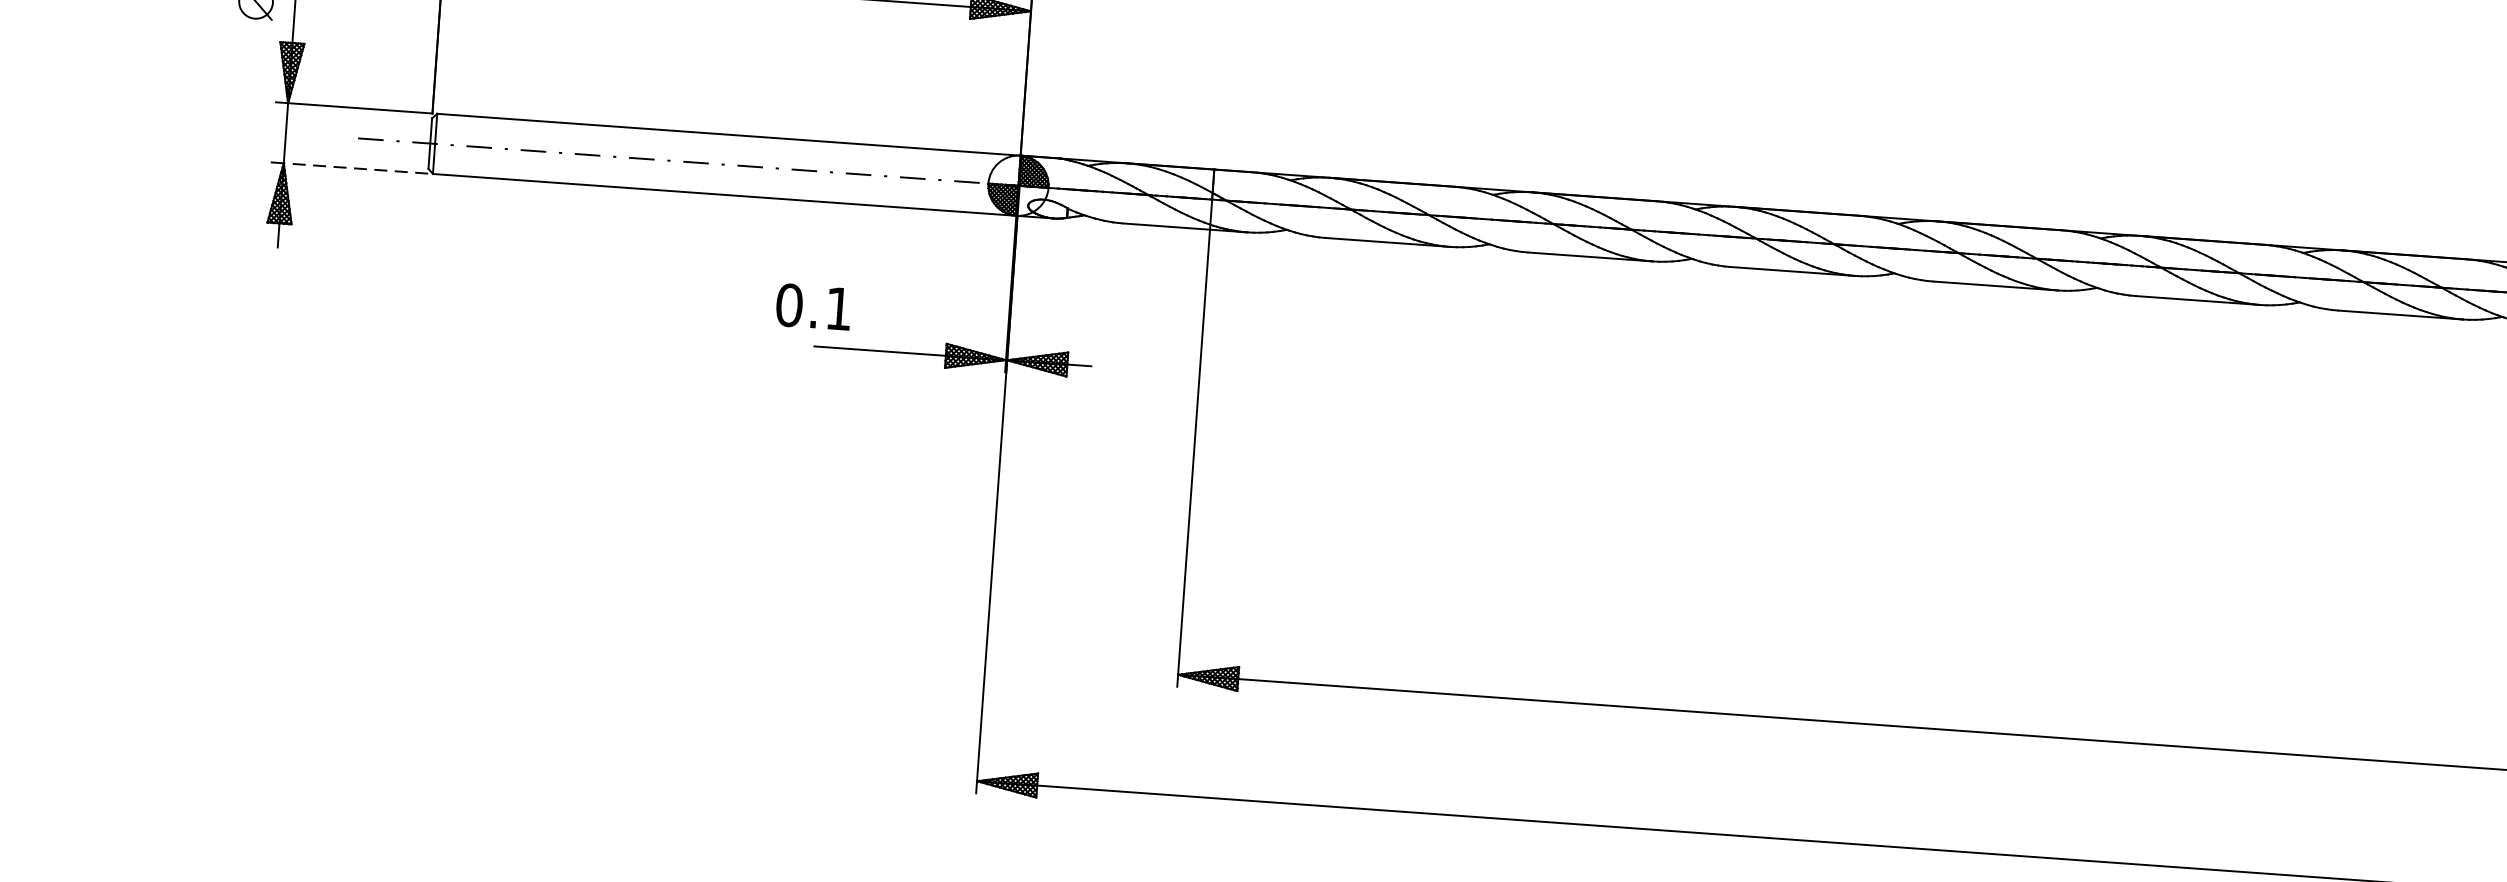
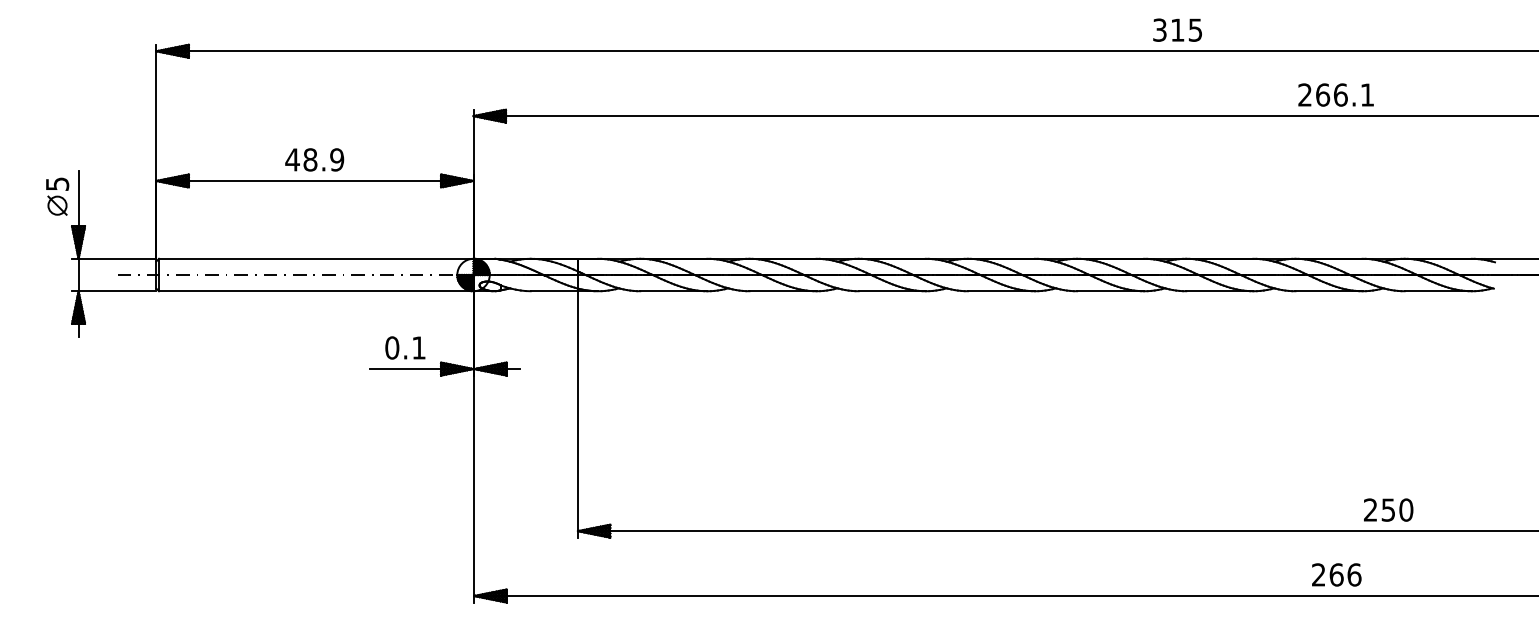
line: (355, 168) -> (117, 291), dashed -> solid
text: (814, 306) -> (405, 347), moved

